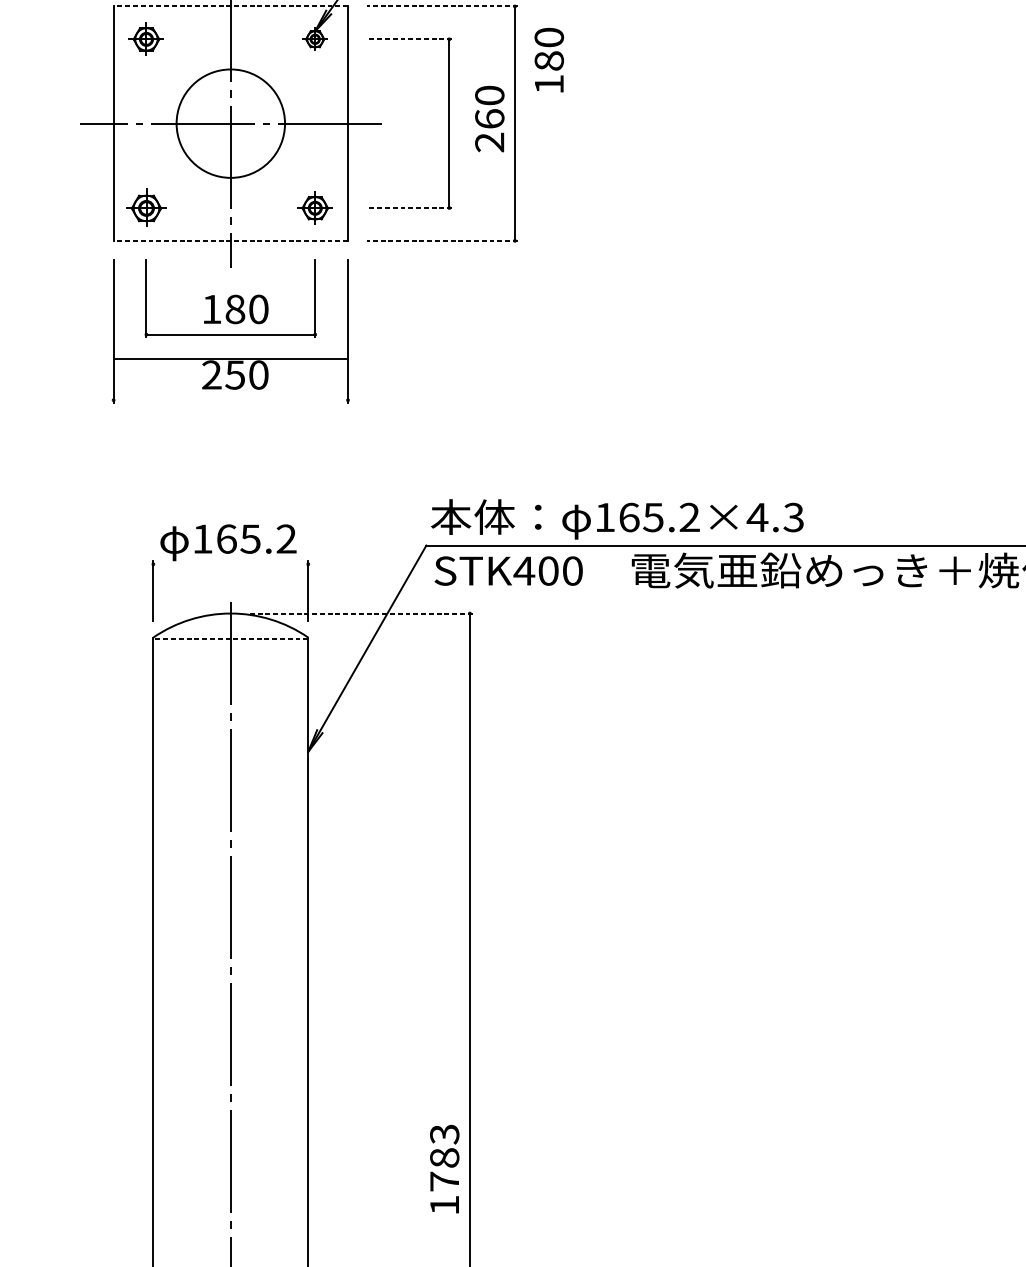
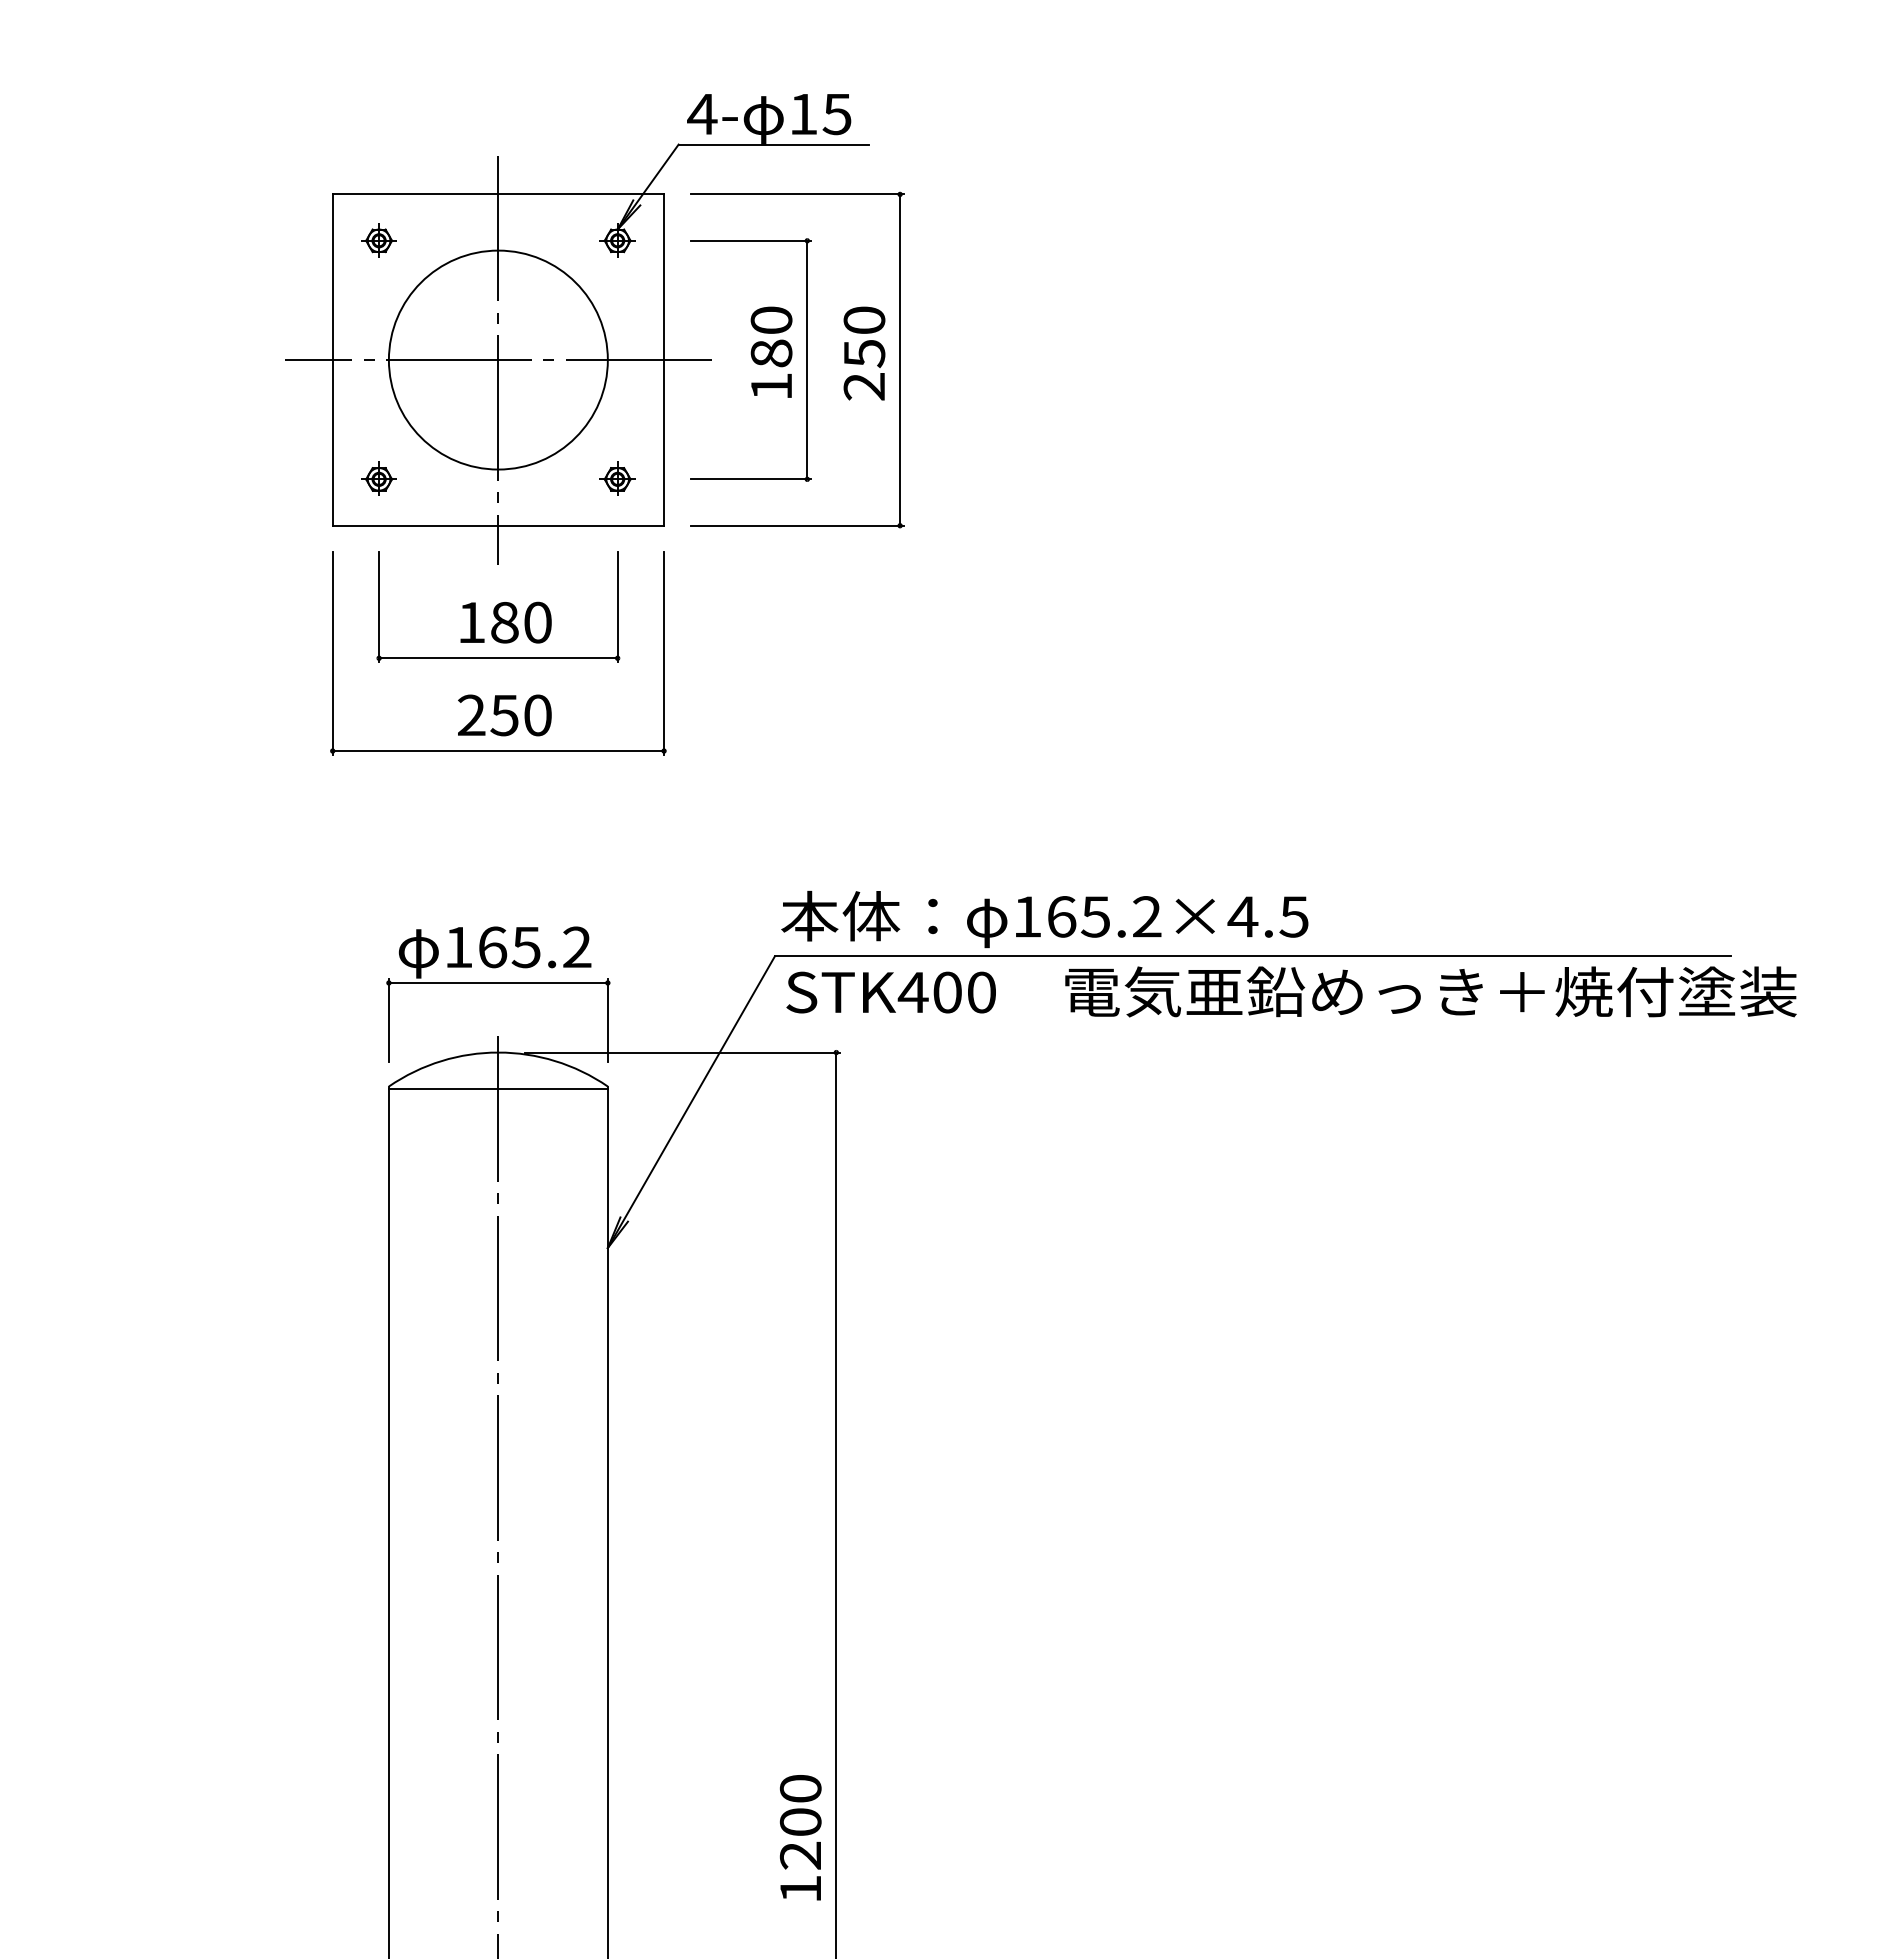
line: (230, 6) -> (498, 194), dashed -> solid
line: (442, 6) -> (797, 194), dashed -> solid
part: (146, 39) -> (378, 240), size x0.71
line: (409, 39) -> (750, 240), dashed -> solid
text: (549, 59) -> (771, 351), moved
text: (489, 119) -> (864, 353), 260 -> 250
circle: (230, 123) -> (497, 359), size x1.43
part: (146, 207) -> (378, 478), size x0.62
part: (315, 207) -> (617, 478), size x0.71
line: (409, 208) -> (750, 479), dashed -> solid
line: (230, 240) -> (498, 525), dashed -> solid
line: (442, 240) -> (797, 525), dashed -> solid
line: (230, 358) -> (498, 751), moved
text: (793, 517) -> (1293, 916), 165.2×4.3 -> 165.2×4.5
line: (230, 563) -> (497, 982), added
line: (361, 613) -> (682, 1052), dashed -> solid
line: (230, 639) -> (497, 1089), dashed -> solid
text: (444, 1158) -> (800, 1822), 1783 -> 1200

